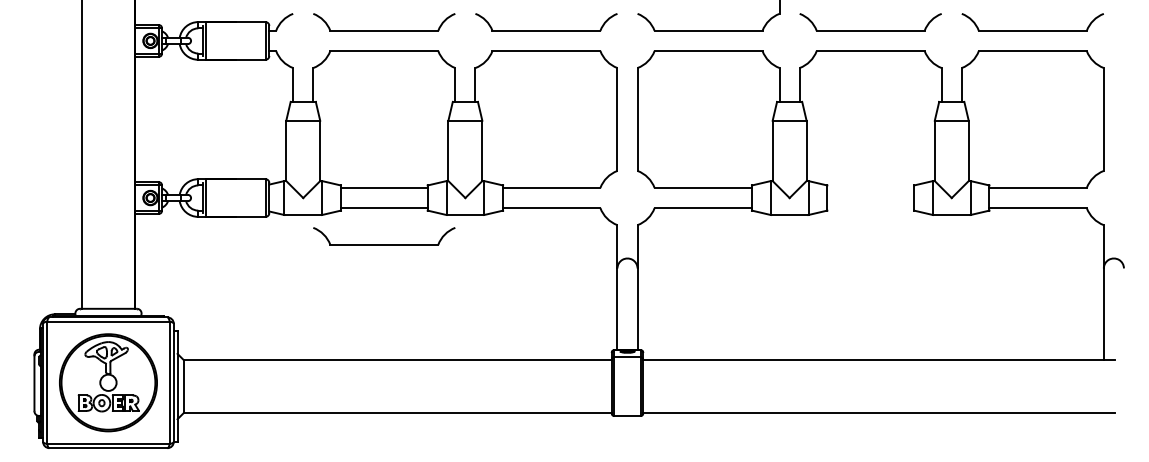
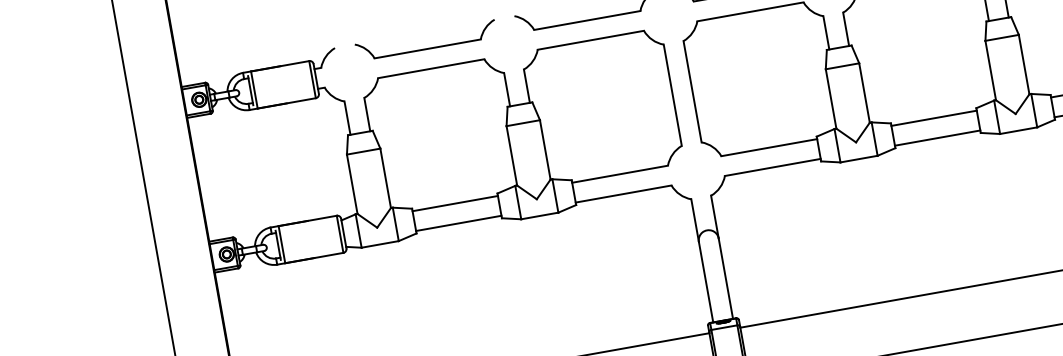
line: (870, 187) -> (933, 117), added
line: (870, 208) -> (937, 138), added
part: (384, 244) -> (465, 259), removed

